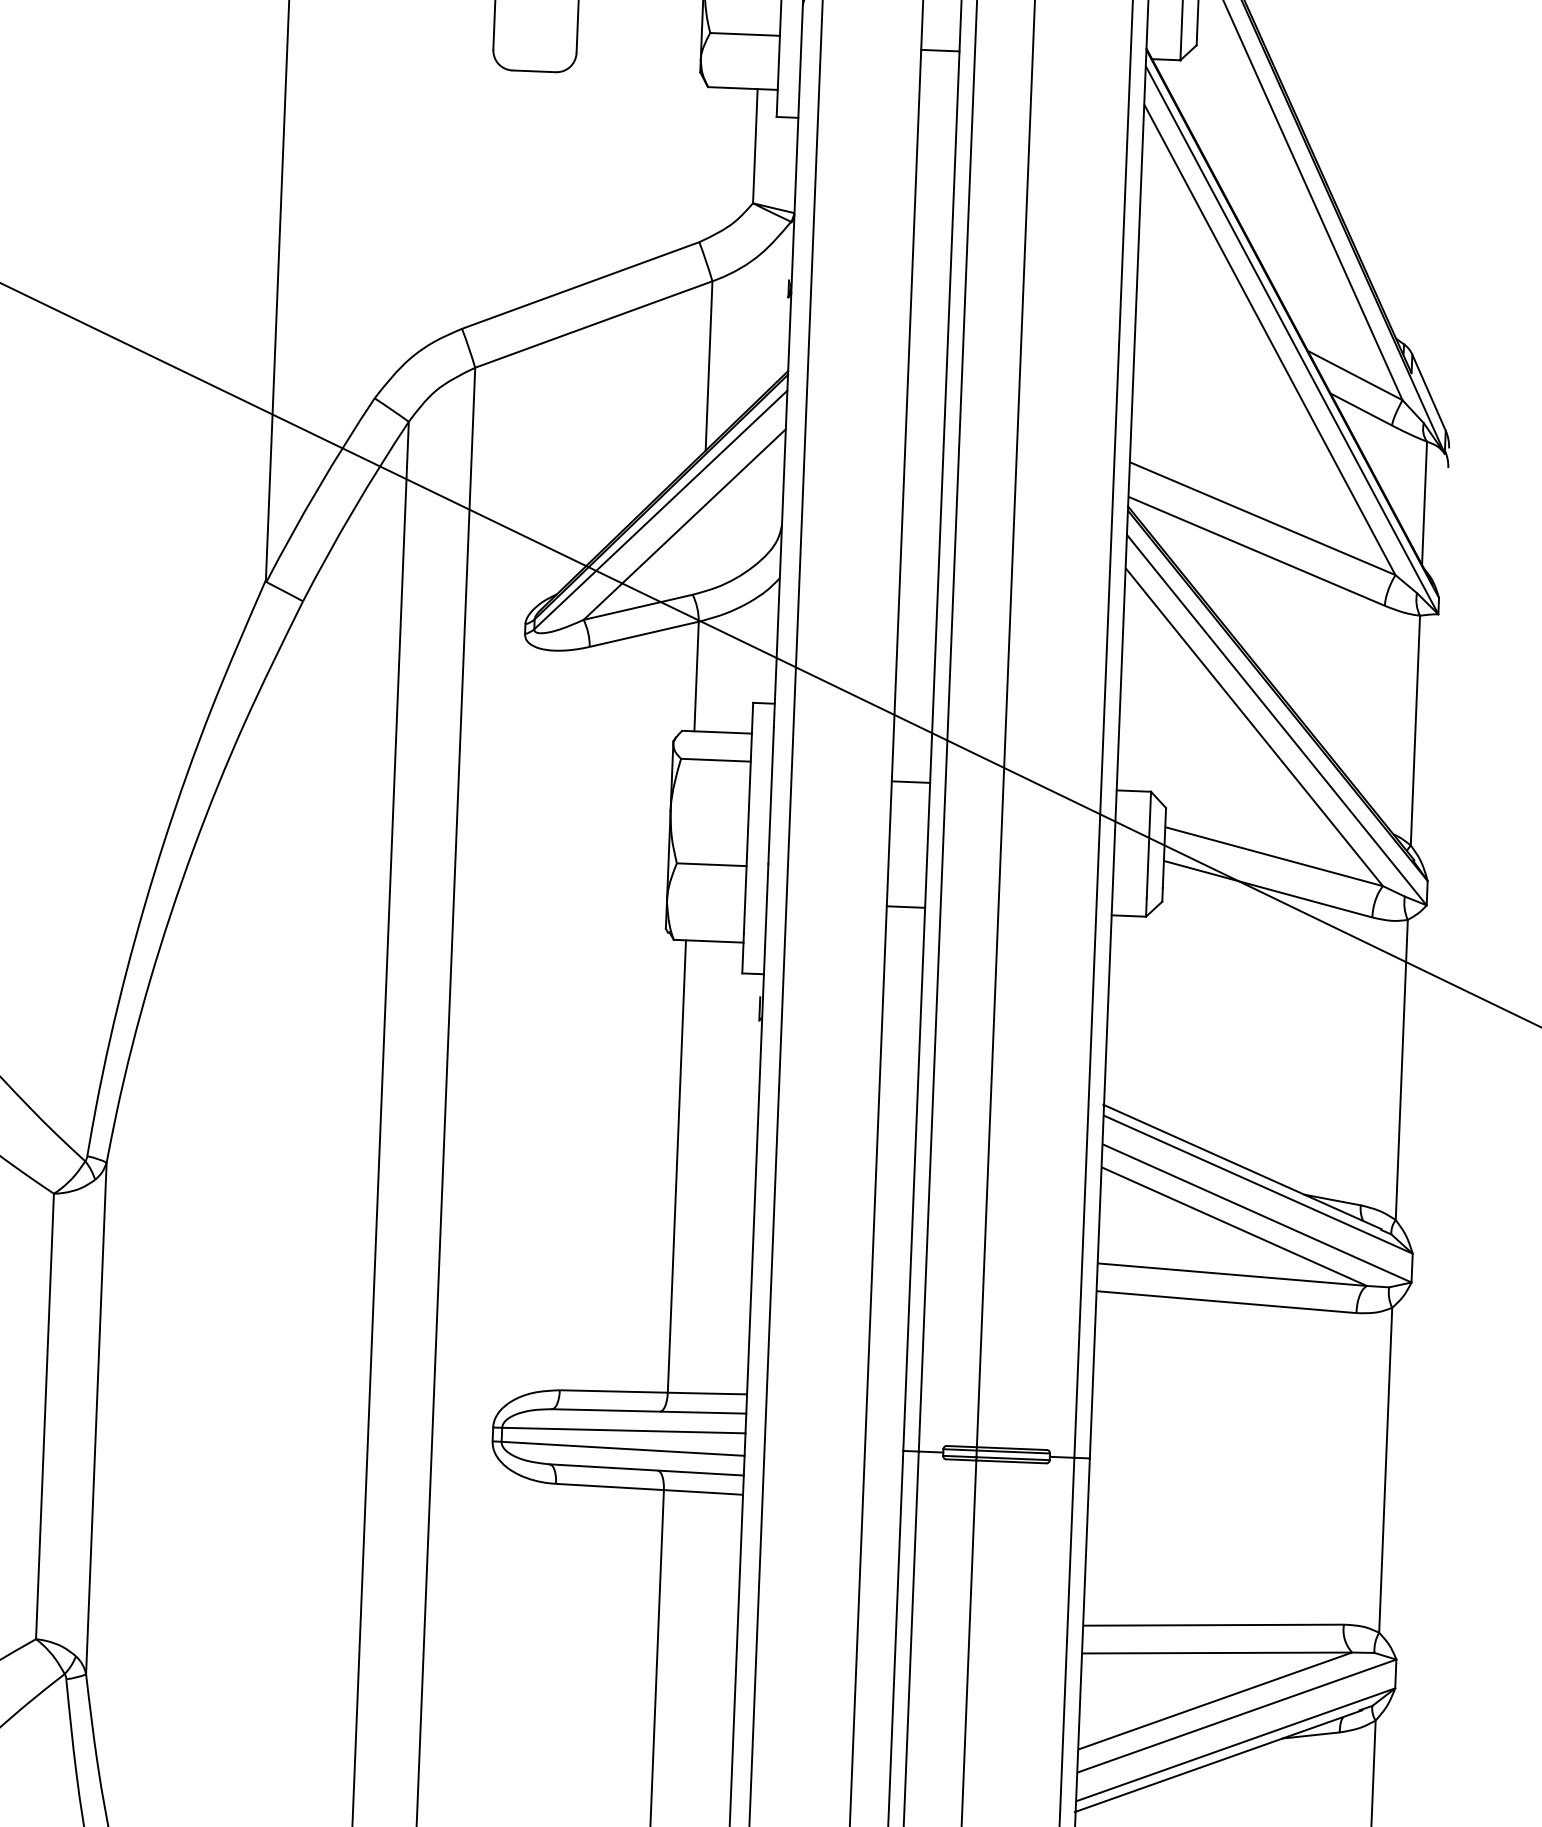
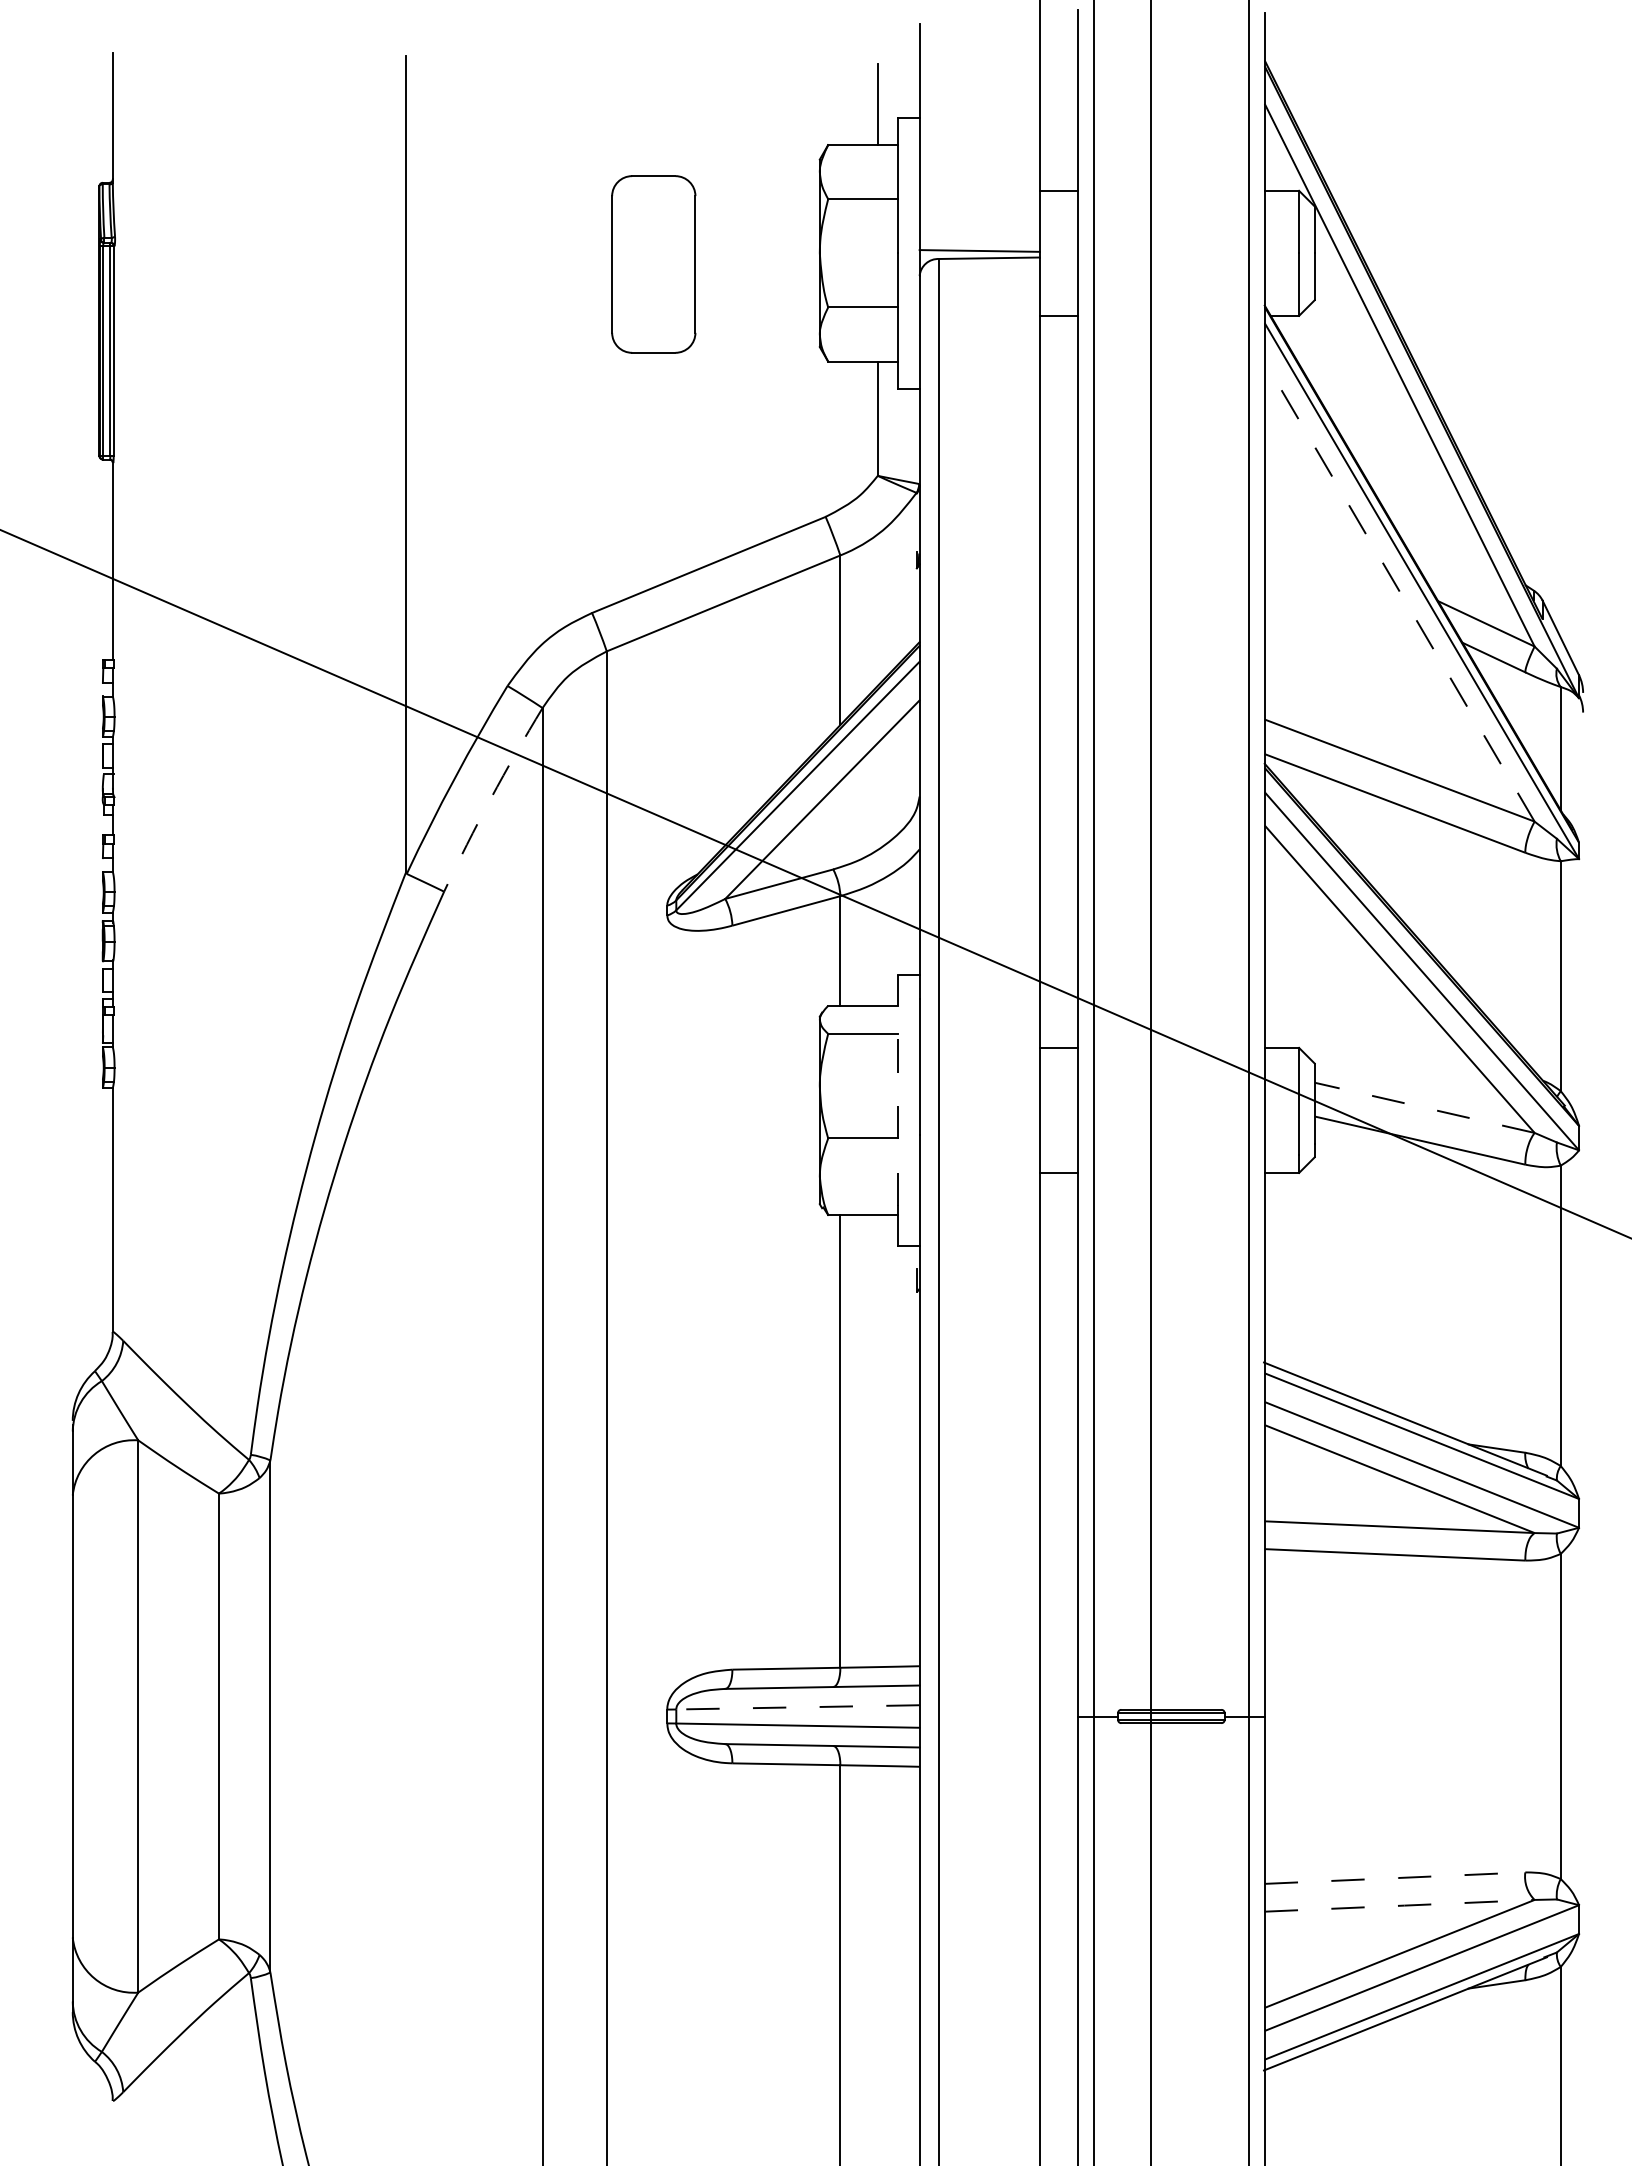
line: (1269, 339) -> (1399, 591), solid -> dashed
arc: (353, 510) -> (490, 798), solid -> dashed
line: (748, 818) -> (897, 1090), solid -> dashed
line: (1273, 856) -> (1424, 1107), solid -> dashed
line: (623, 1430) -> (797, 1707), solid -> dashed
line: (1214, 1625) -> (1395, 1878), solid -> dashed
line: (1217, 1652) -> (1400, 1905), solid -> dashed

